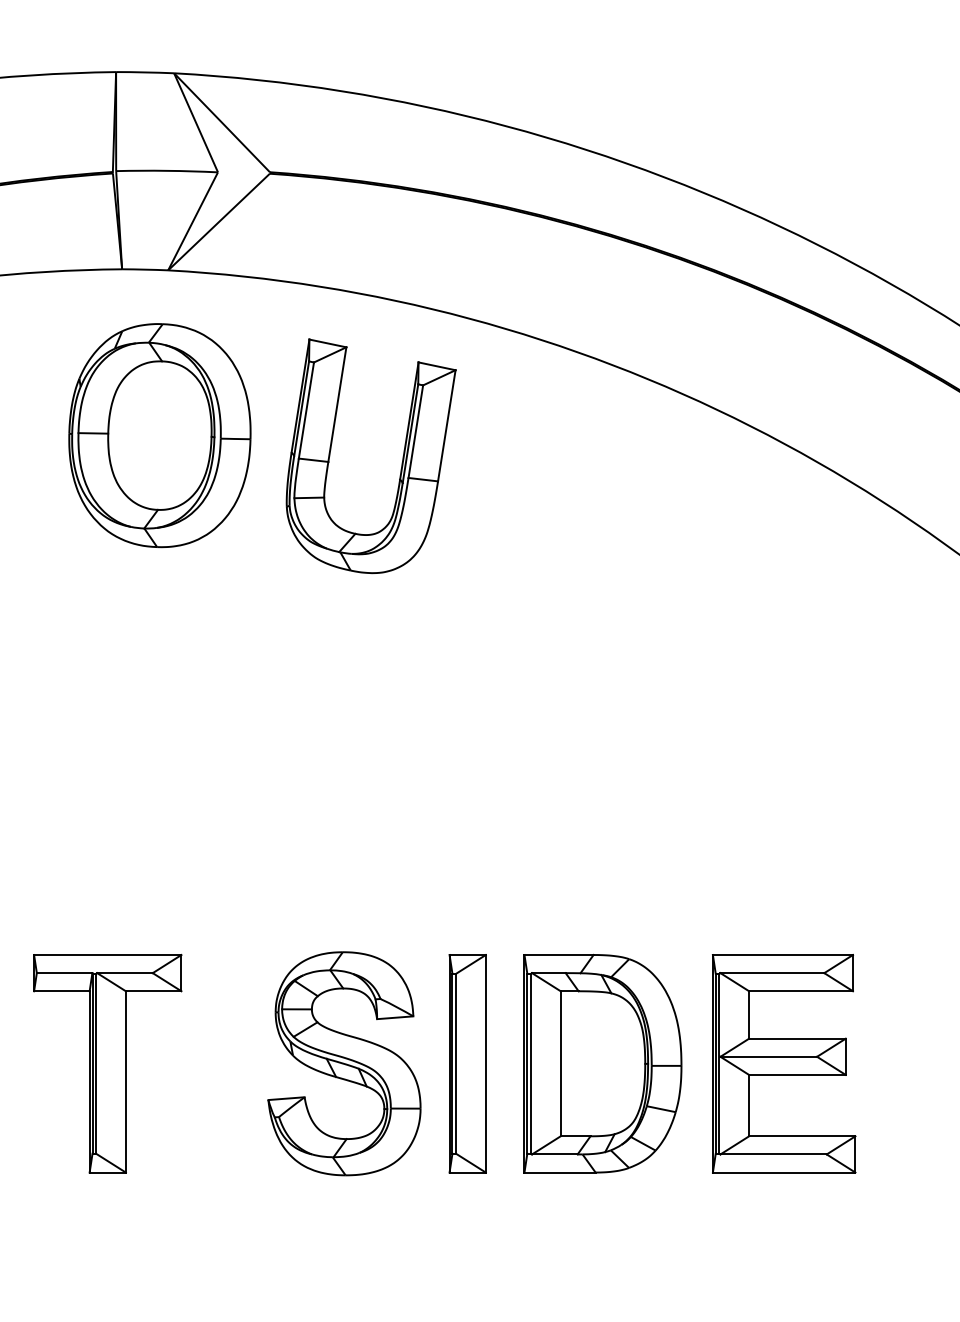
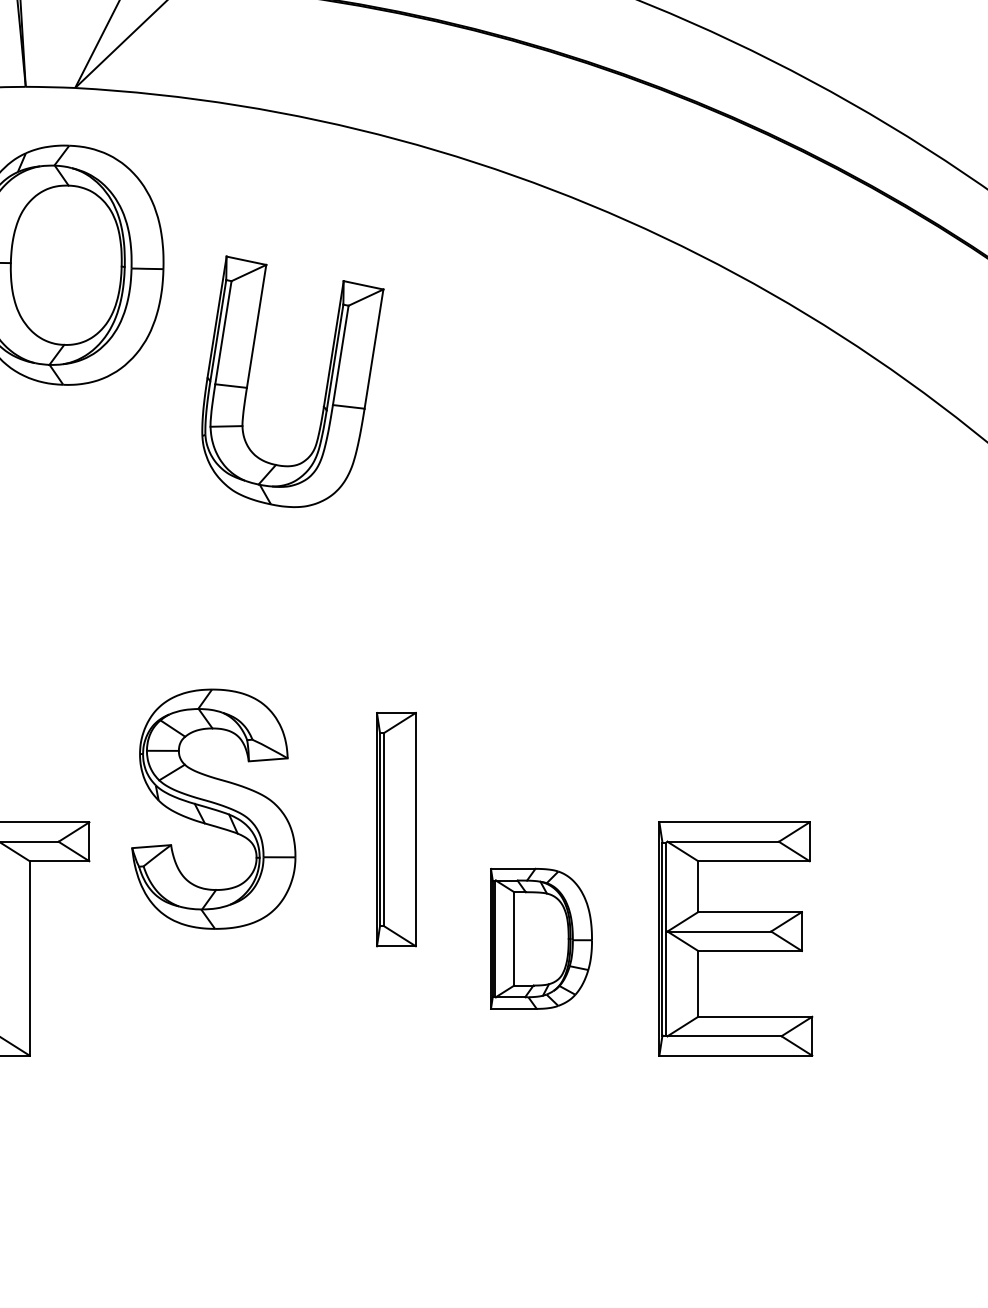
part: (401, 462) -> (325, 388), moved
part: (344, 1063) -> (213, 808), moved
part: (467, 1063) -> (396, 829), moved
part: (602, 1063) -> (540, 938), size x0.6

